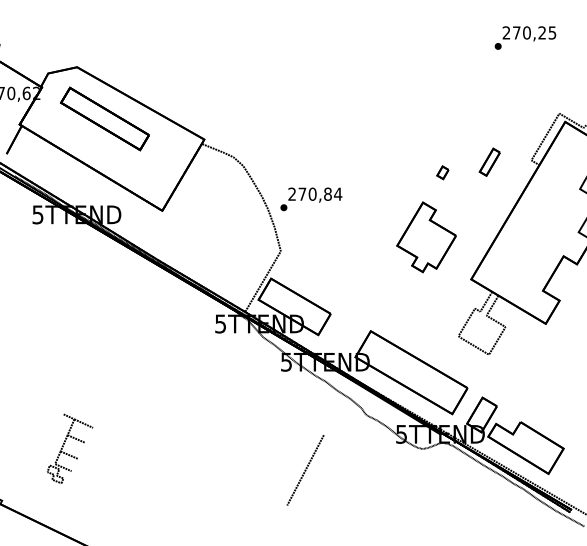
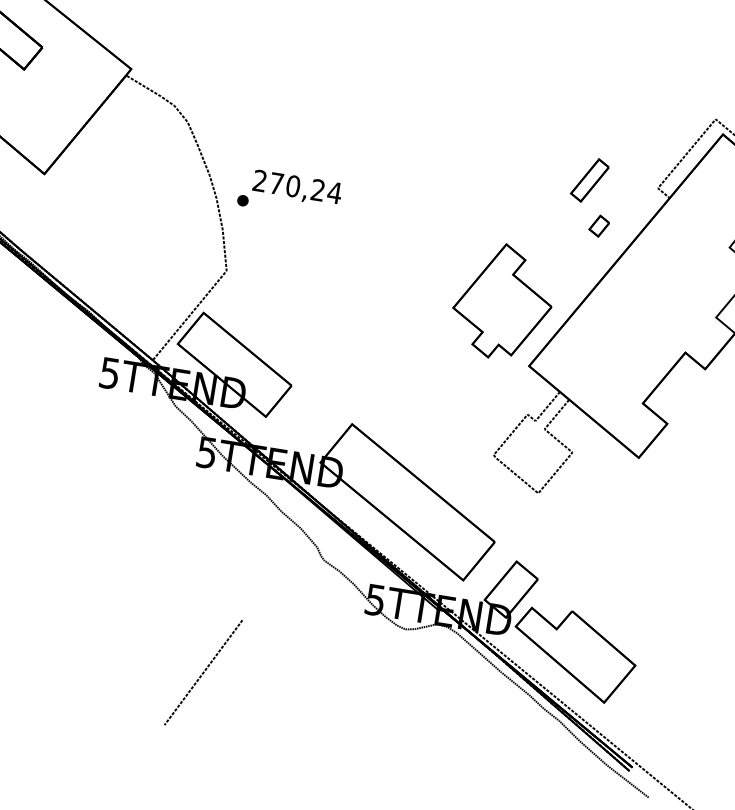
part: (442, 172) -> (598, 225), moved
text: (327, 193) -> (317, 188), 270,84 -> 270,24
part: (426, 237) -> (503, 302), moved
line: (305, 470) -> (203, 672), moved

